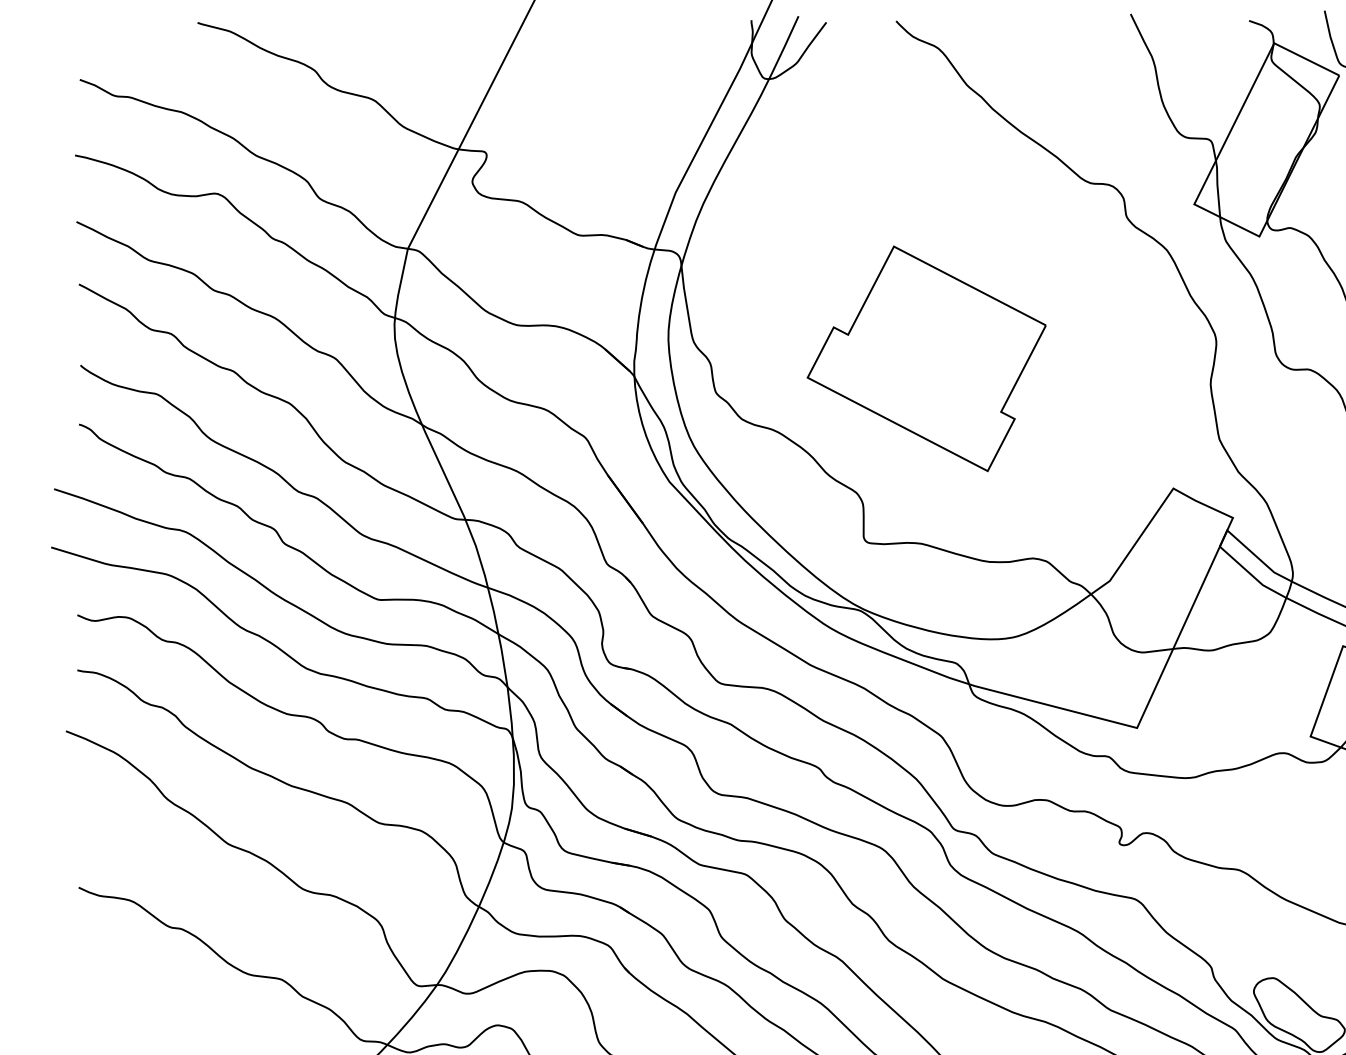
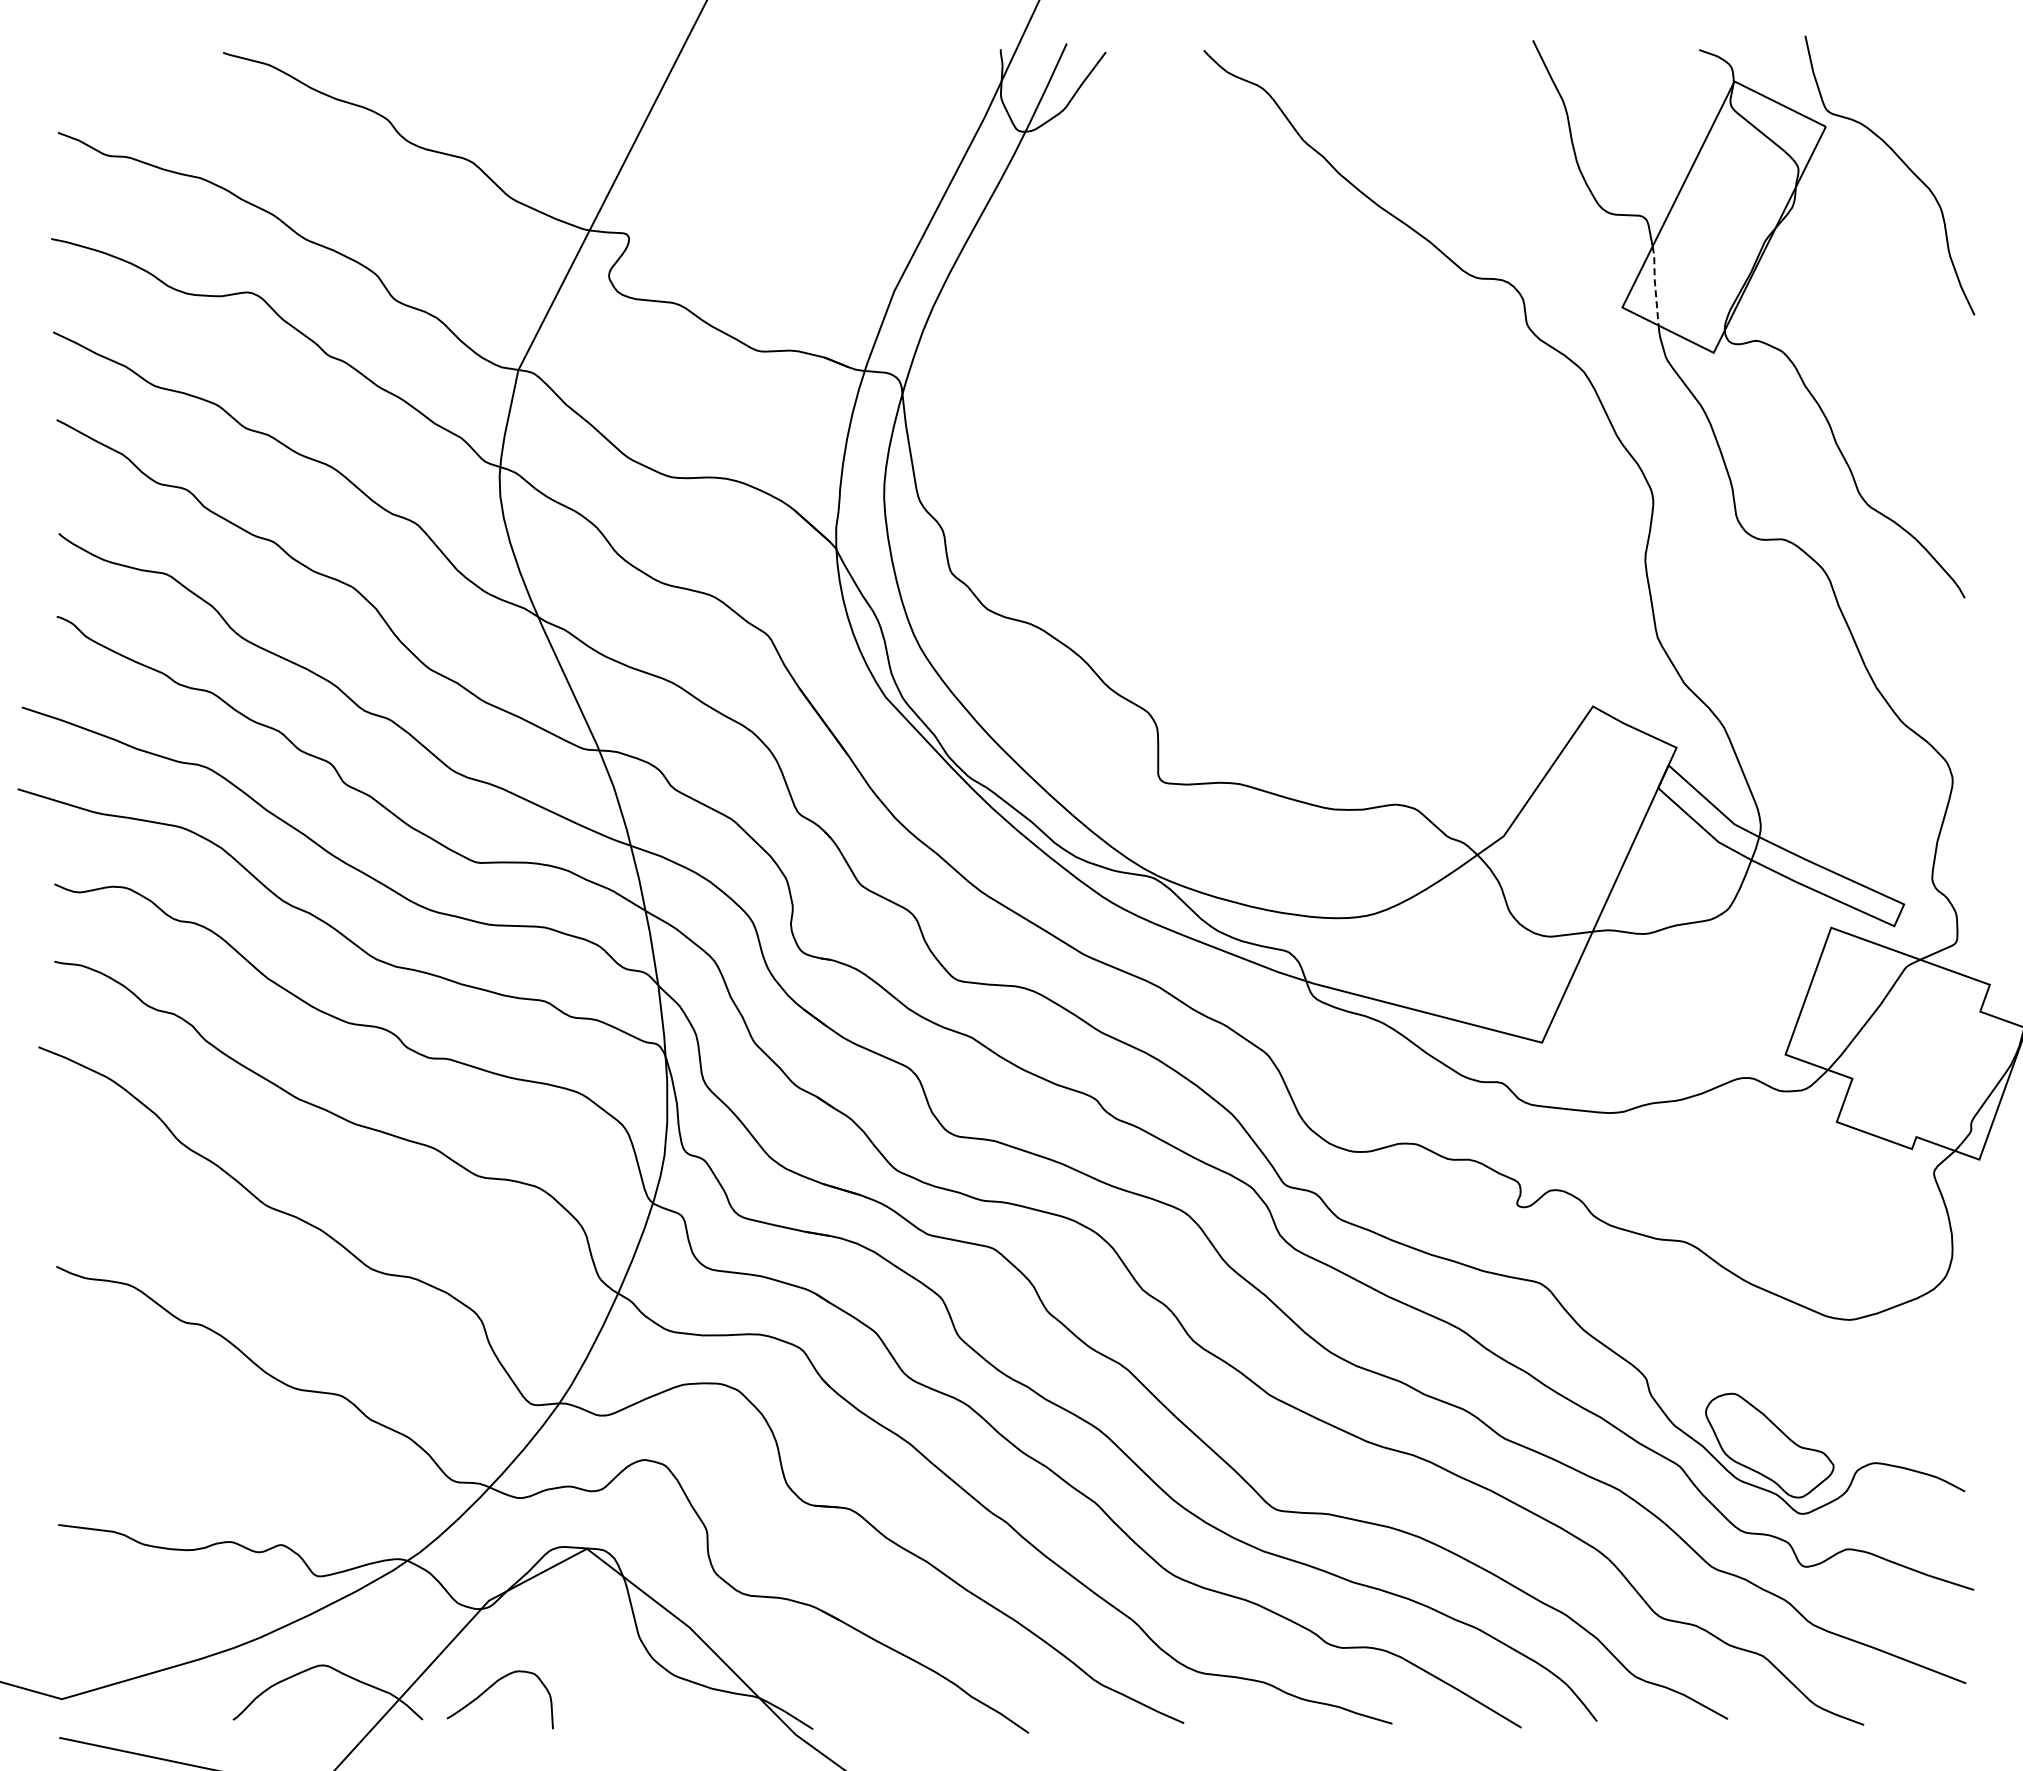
line: (1217, 187) -> (1655, 284), solid -> dashed
part: (926, 358) -> (1246, 524), removed

